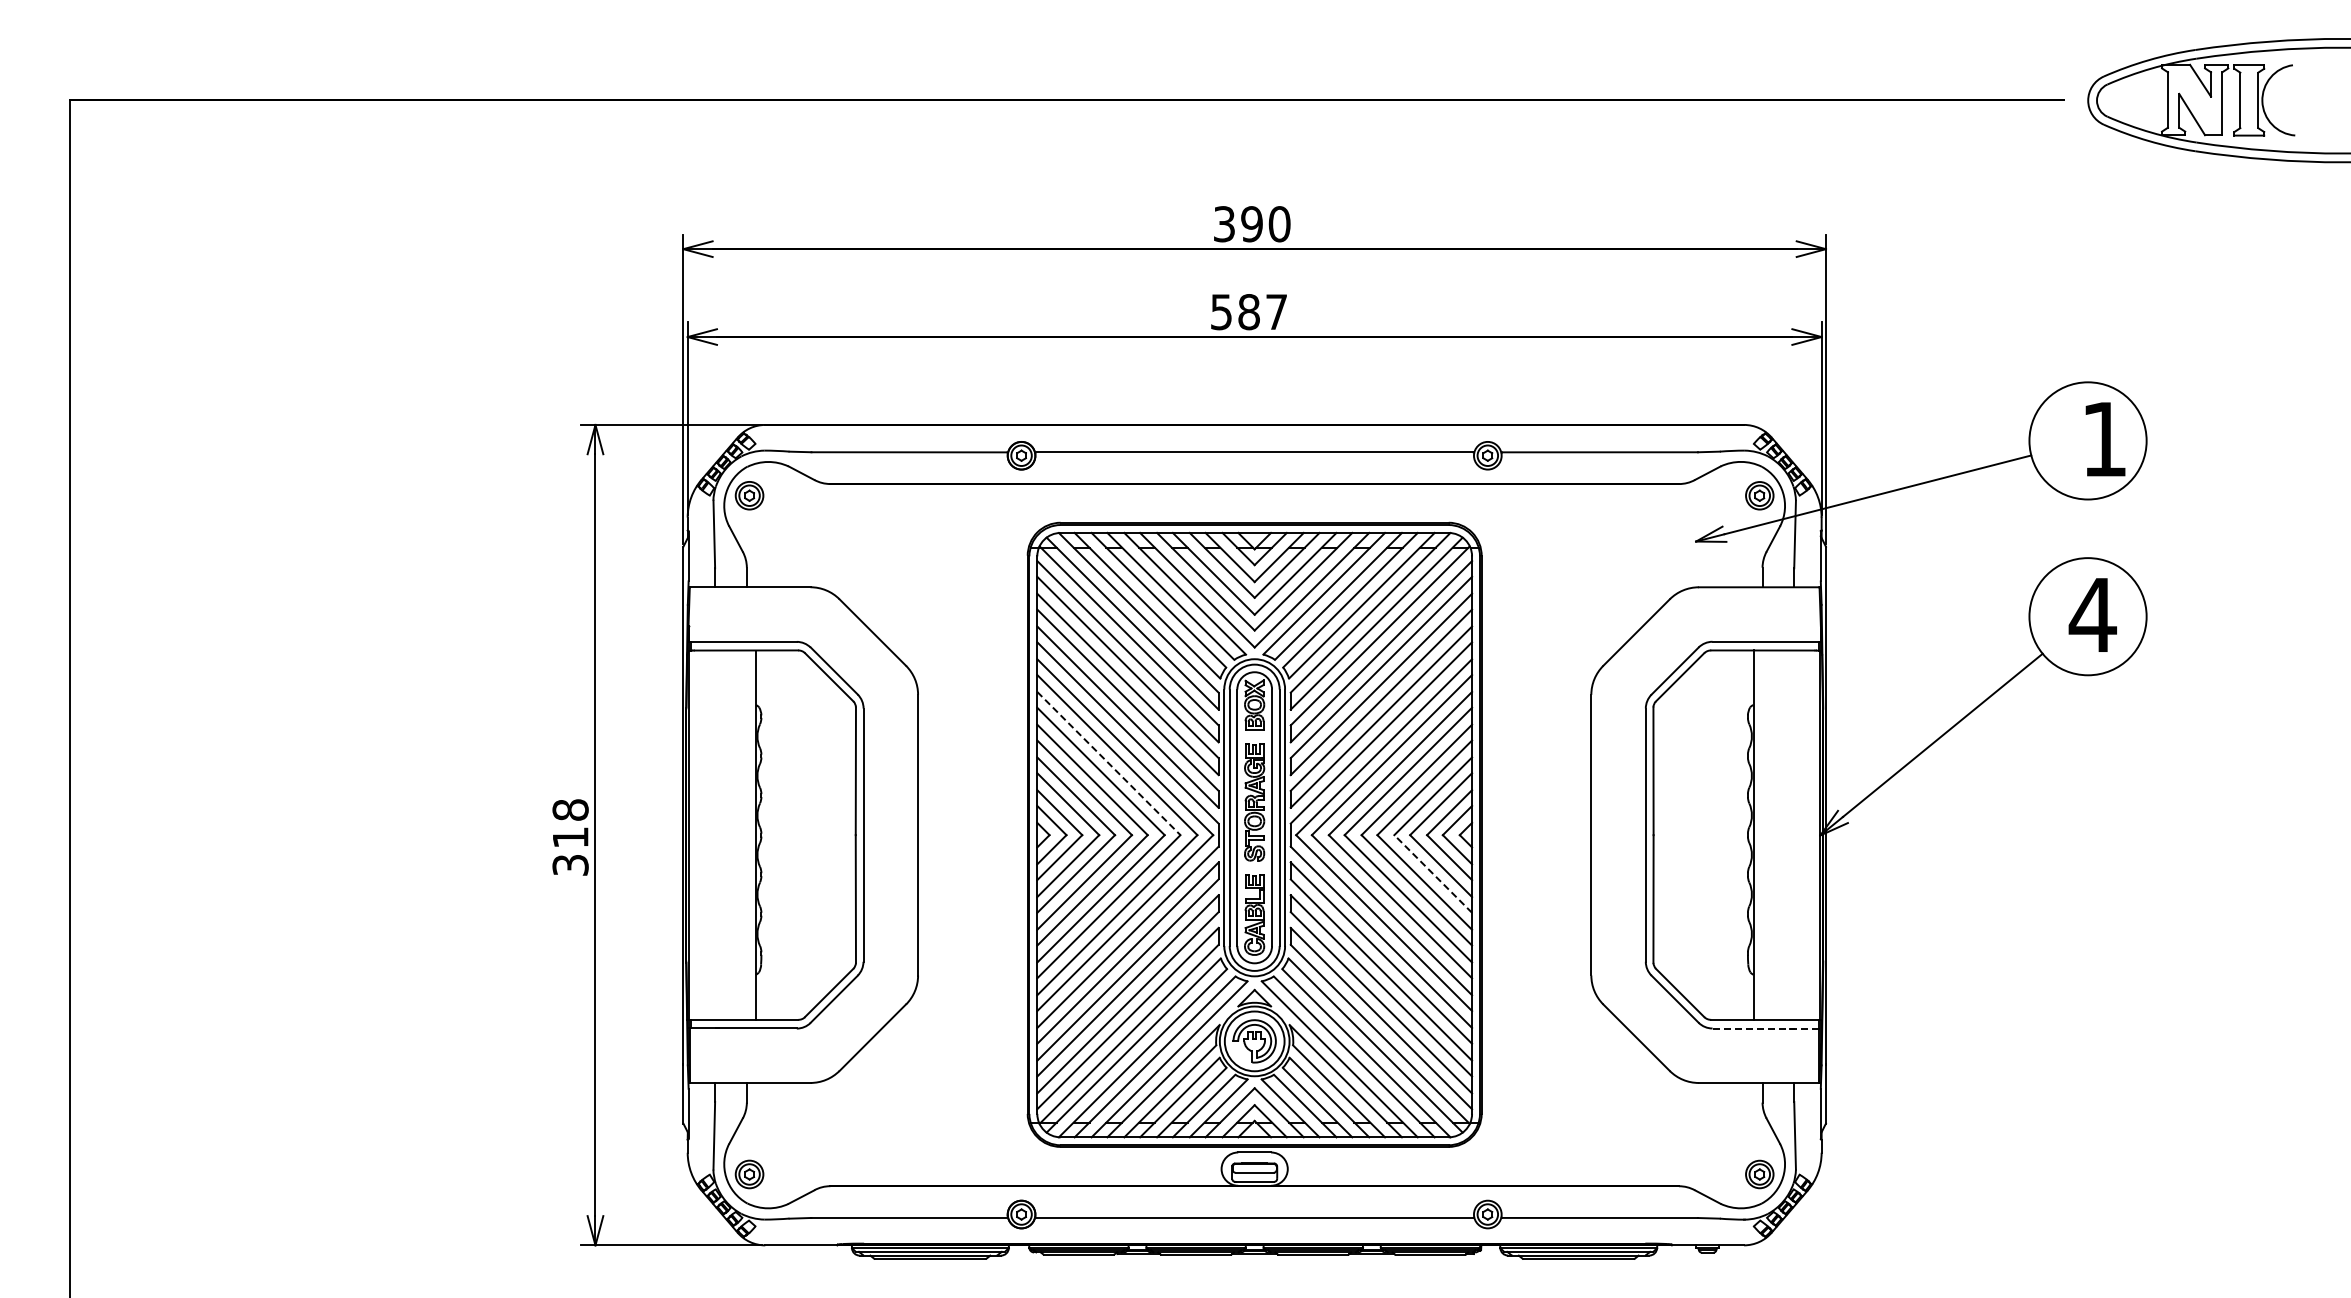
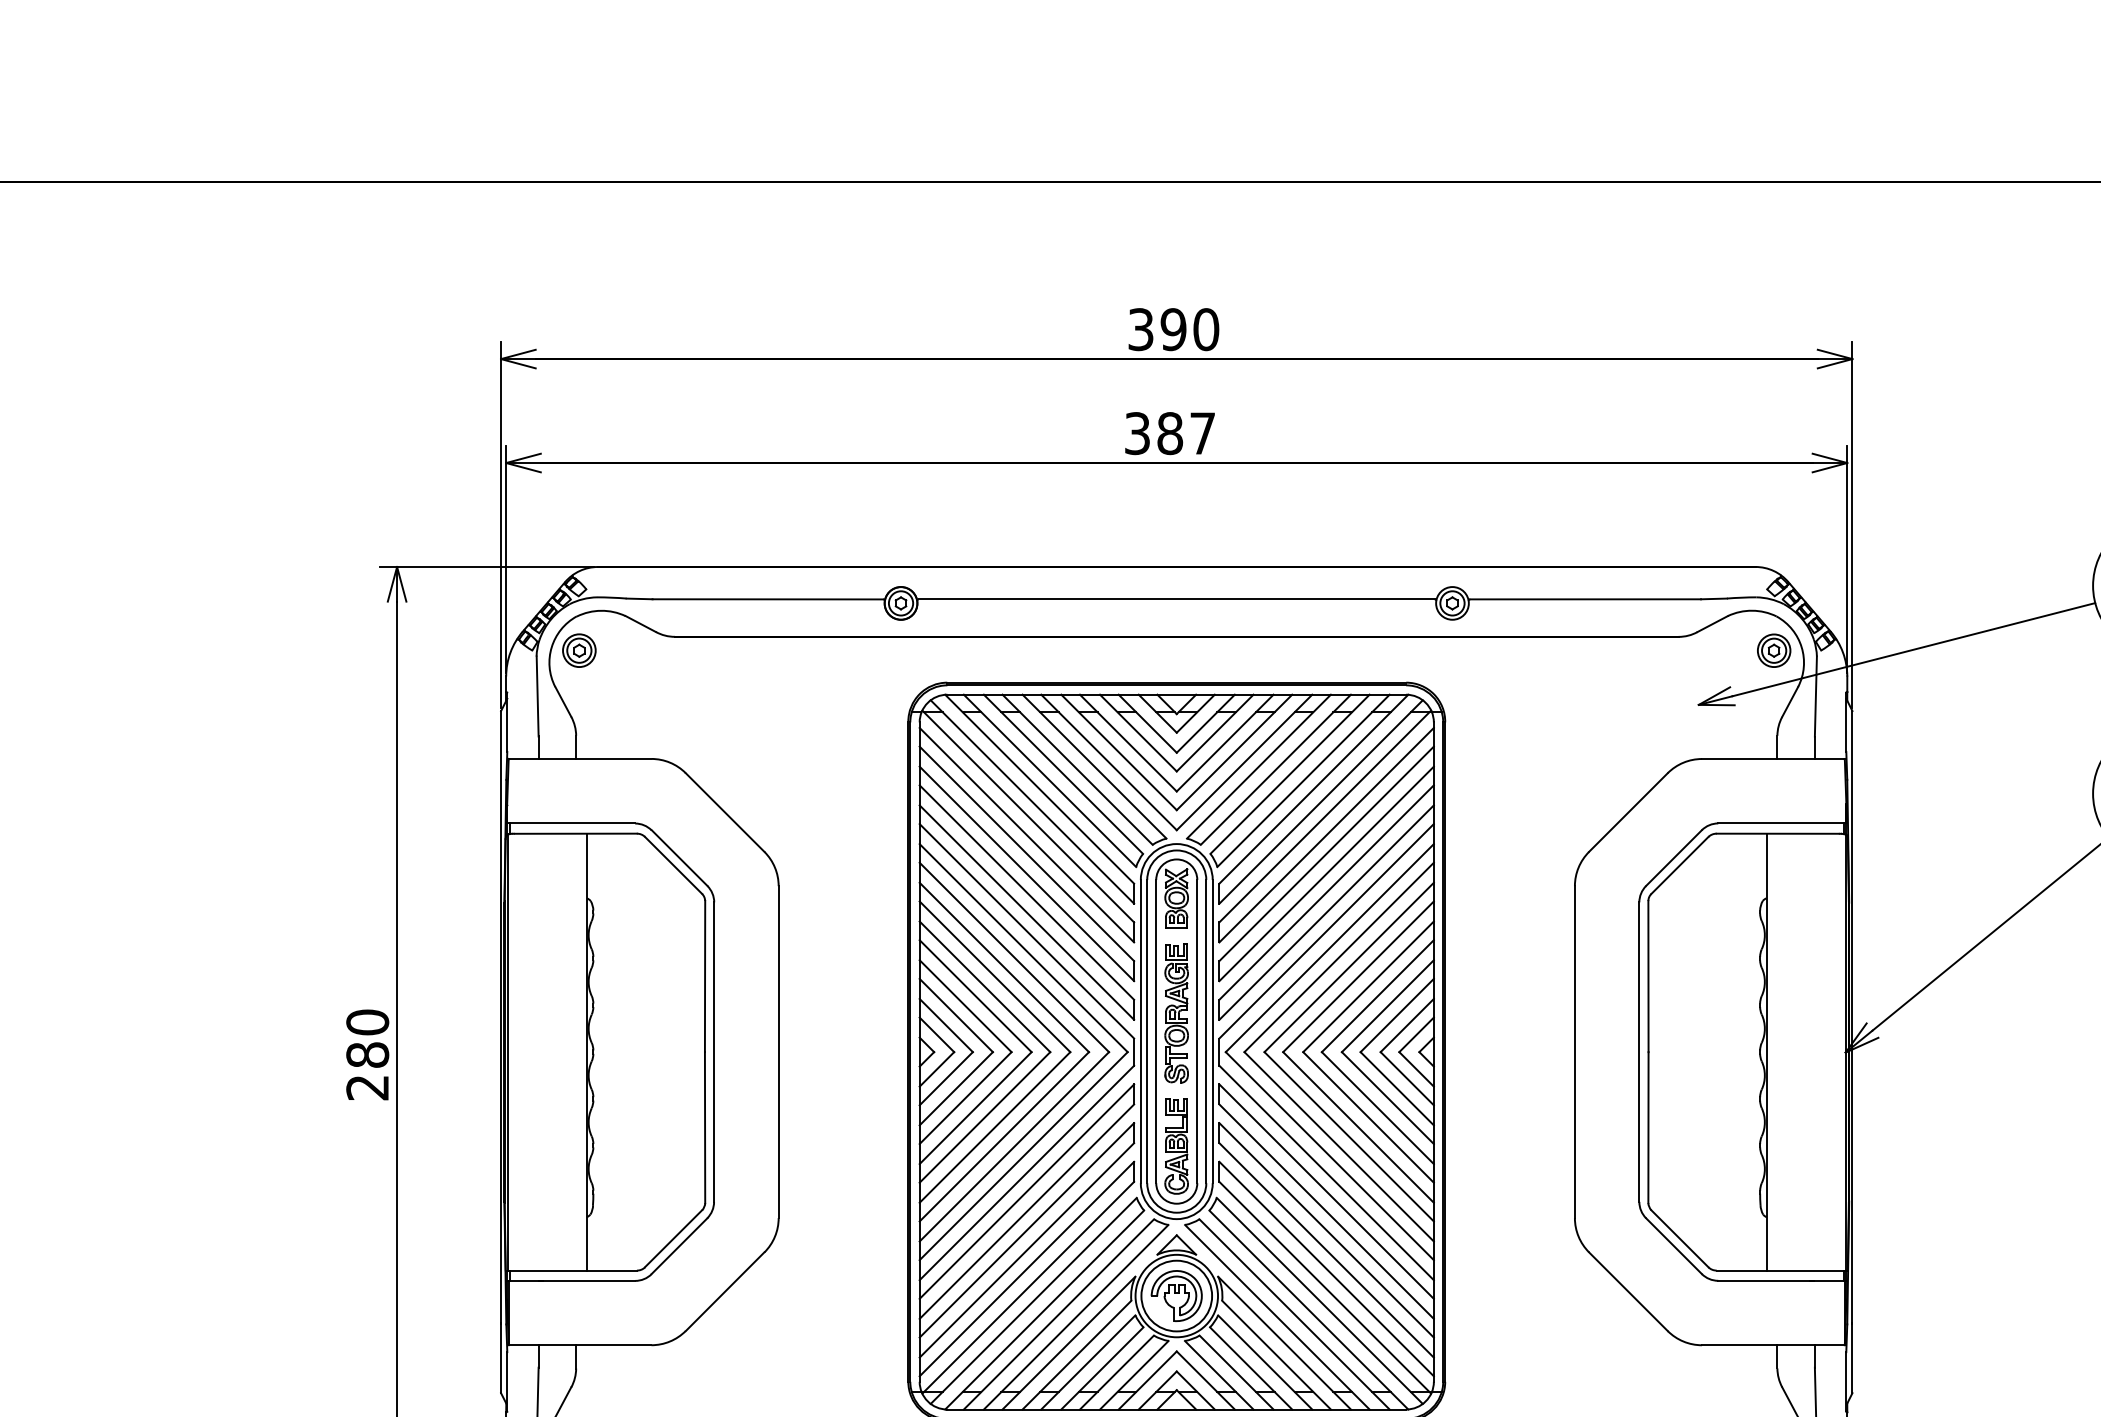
text: (1221, 311) -> (1137, 432), 587 -> 387
line: (1109, 763) -> (1005, 967), dashed -> solid
text: (570, 837) -> (367, 1054), 318 -> 280
line: (1433, 874) -> (1388, 1098), dashed -> solid
line: (1767, 1028) -> (1783, 1280), dashed -> solid

